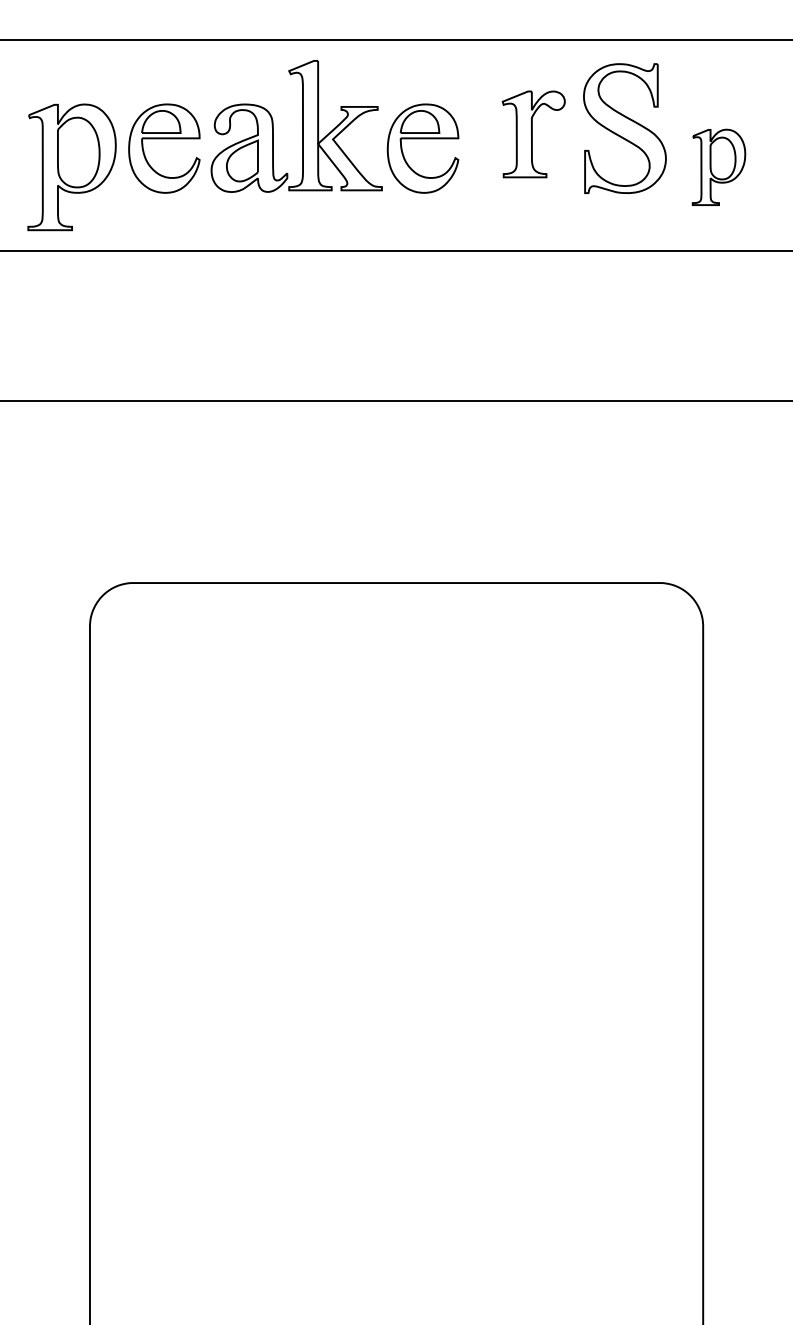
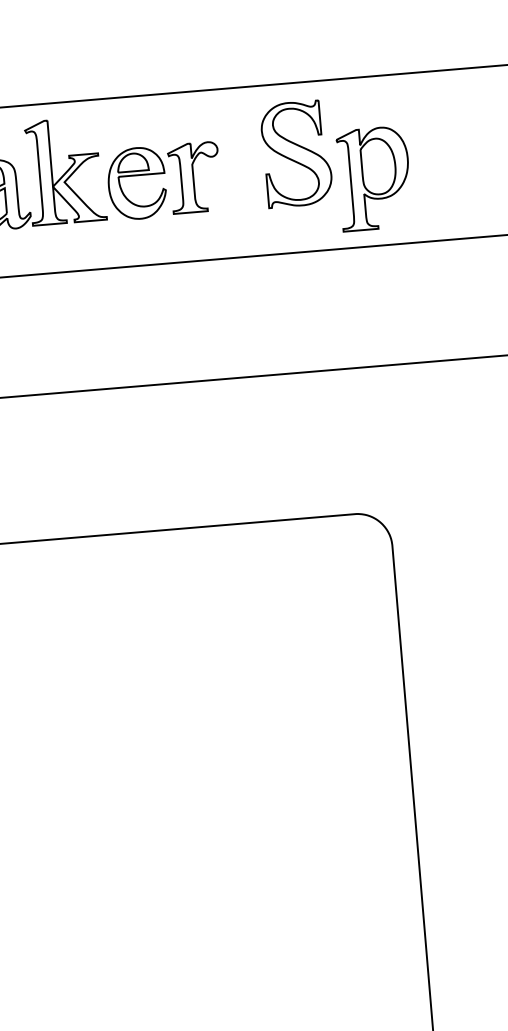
part: (533, 134) -> (194, 177), moved
part: (718, 167) -> (373, 178), size x1.67

